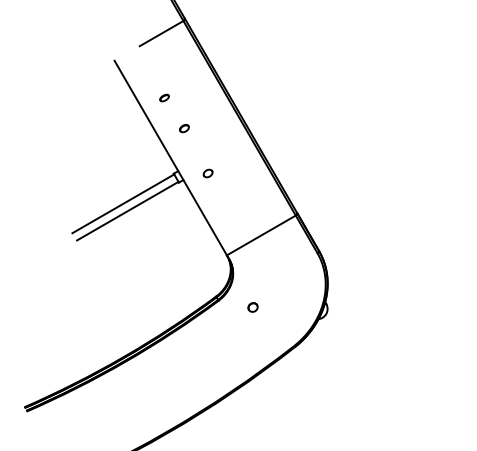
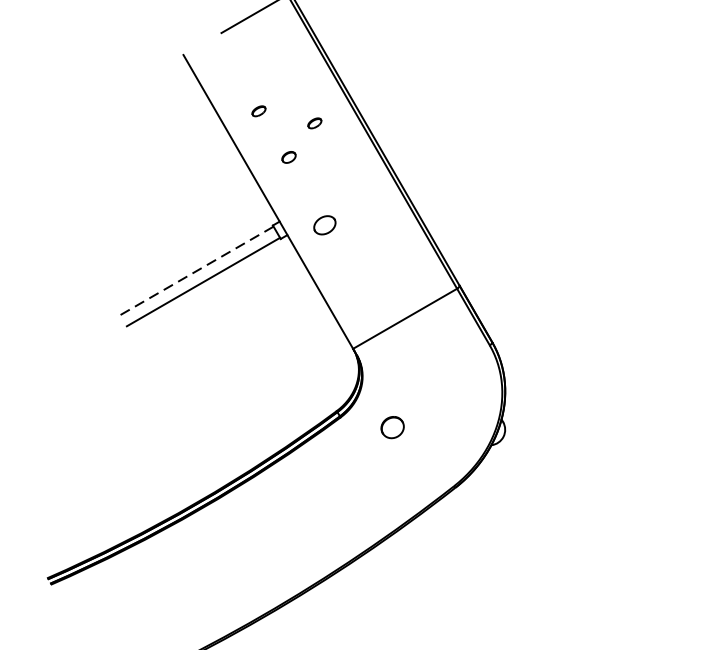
part: (201, 105) -> (314, 122), added
part: (207, 173) -> (323, 225), size x1.6
line: (123, 203) -> (196, 270), solid -> dashed
part: (252, 307) -> (391, 427), size x1.6

